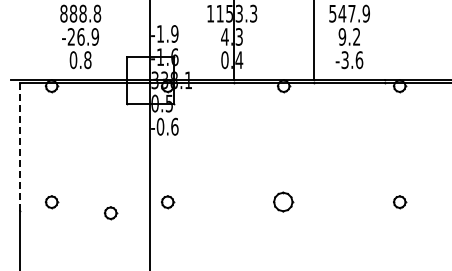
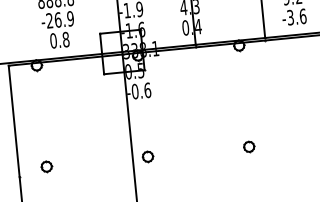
line: (19, 147) -> (13, 121), dashed -> solid
part: (284, 202) -> (249, 147), size x0.62
part: (111, 213) -> (99, 171), removed

